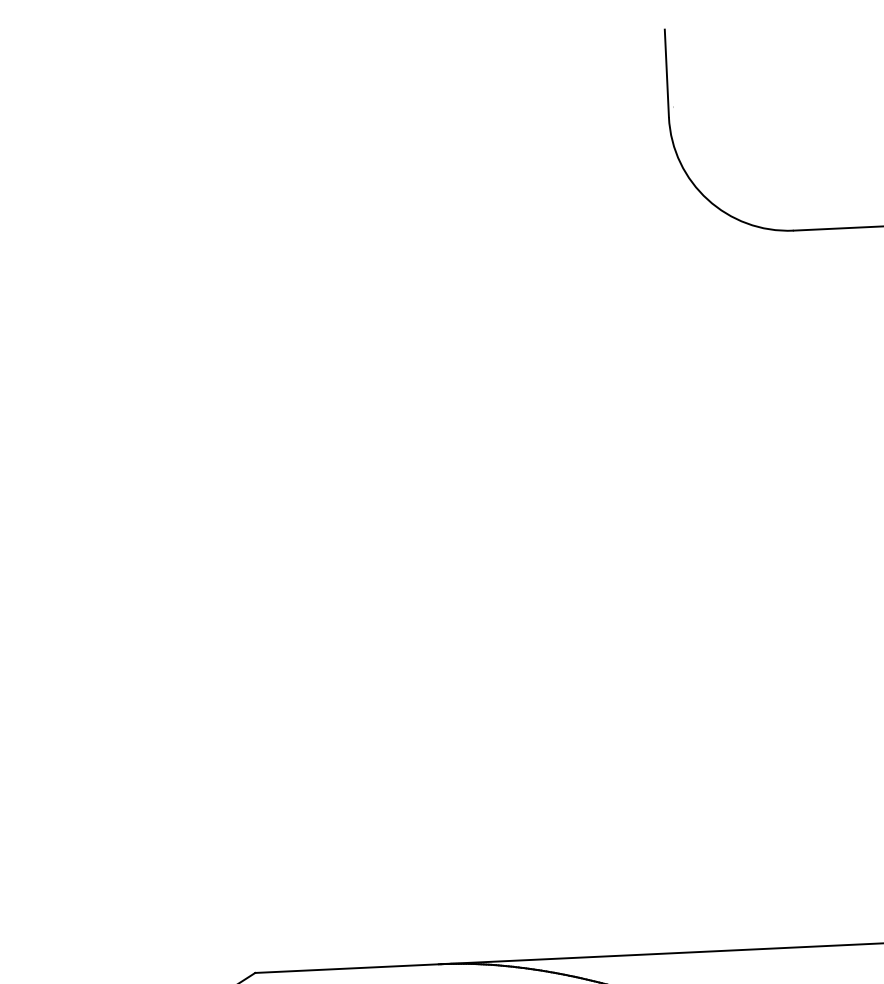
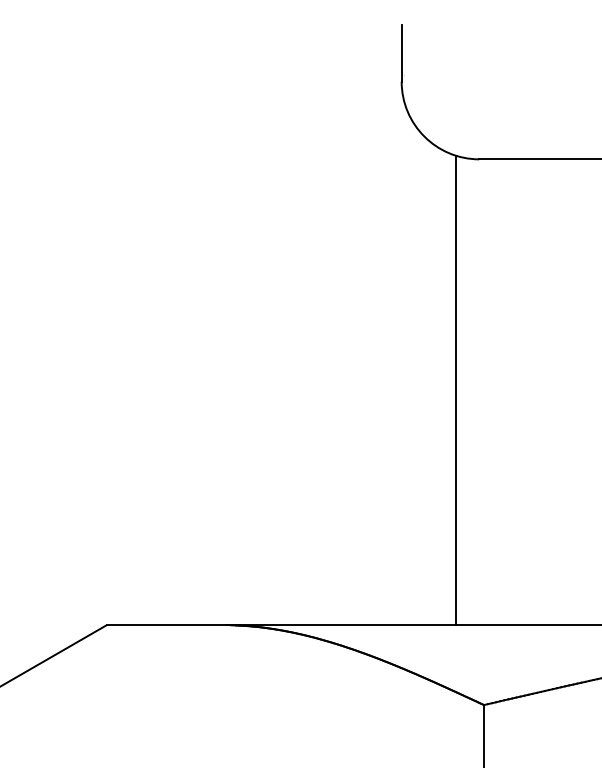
line: (775, 587) -> (456, 390), added

